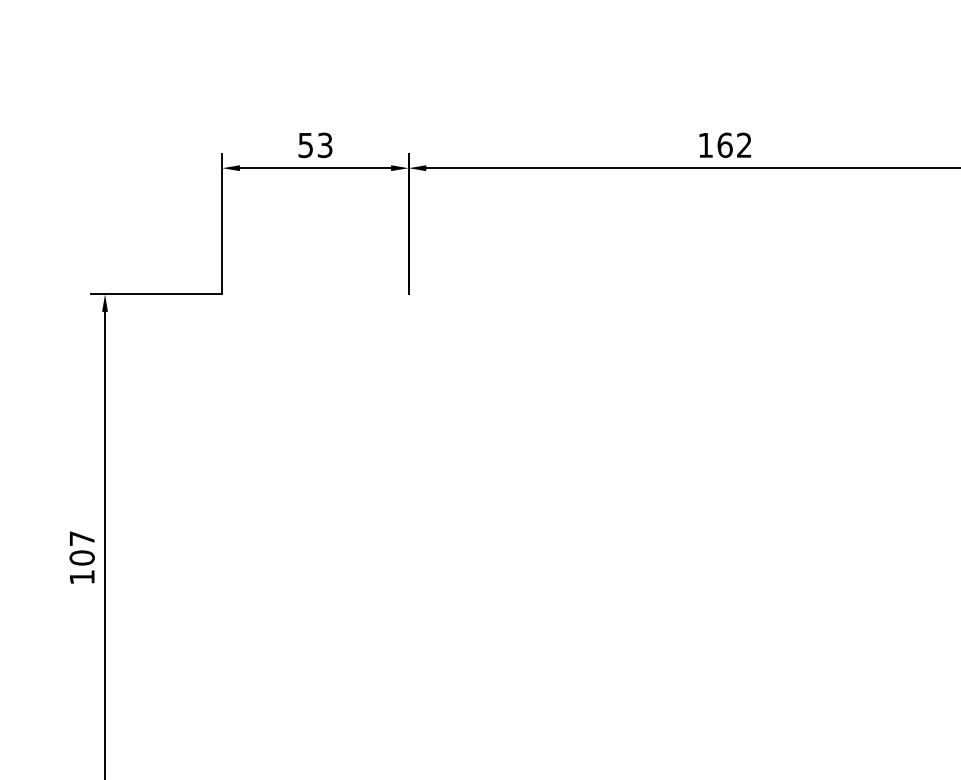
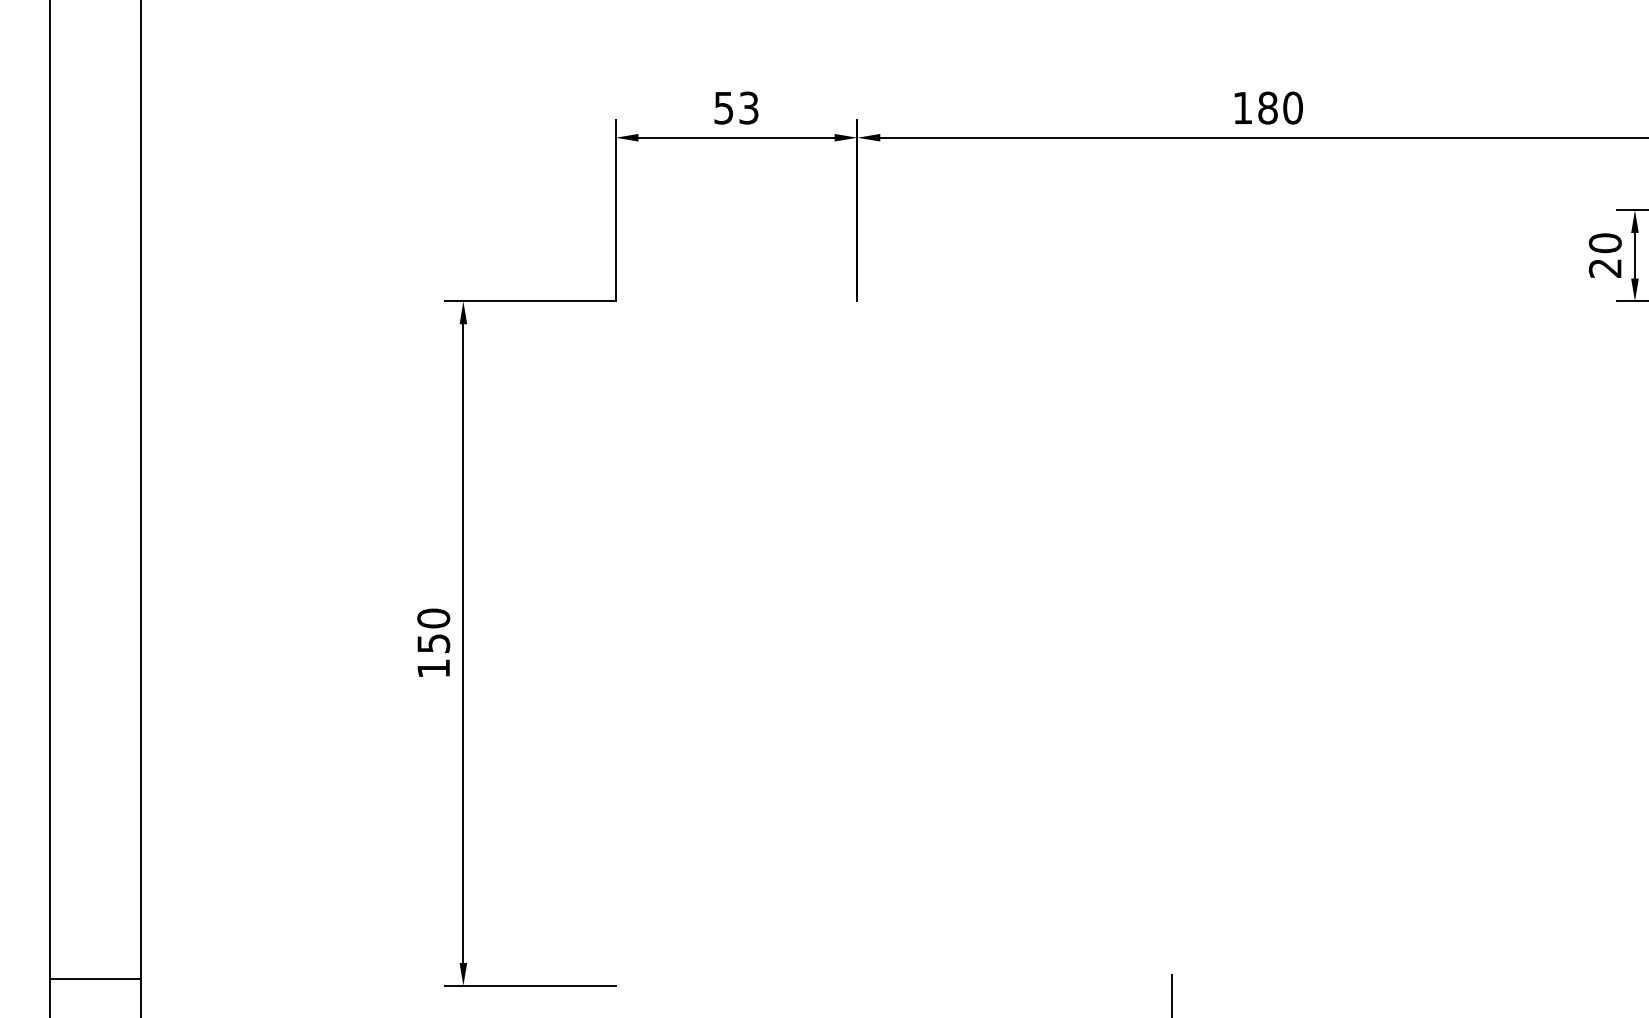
text: (734, 144) -> (1280, 107), 162 -> 180
text: (82, 547) -> (433, 630), 107 -> 150

